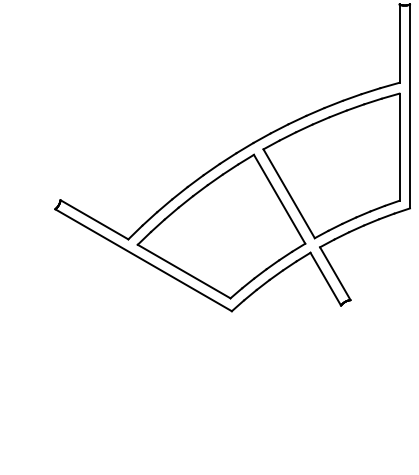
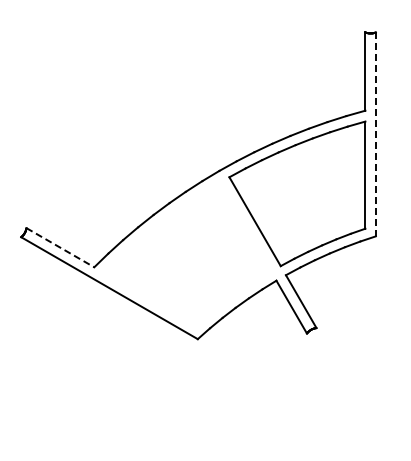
line: (409, 106) -> (375, 134), solid -> dashed
line: (94, 220) -> (60, 248), solid -> dashed
part: (221, 226) -> (187, 254), removed

